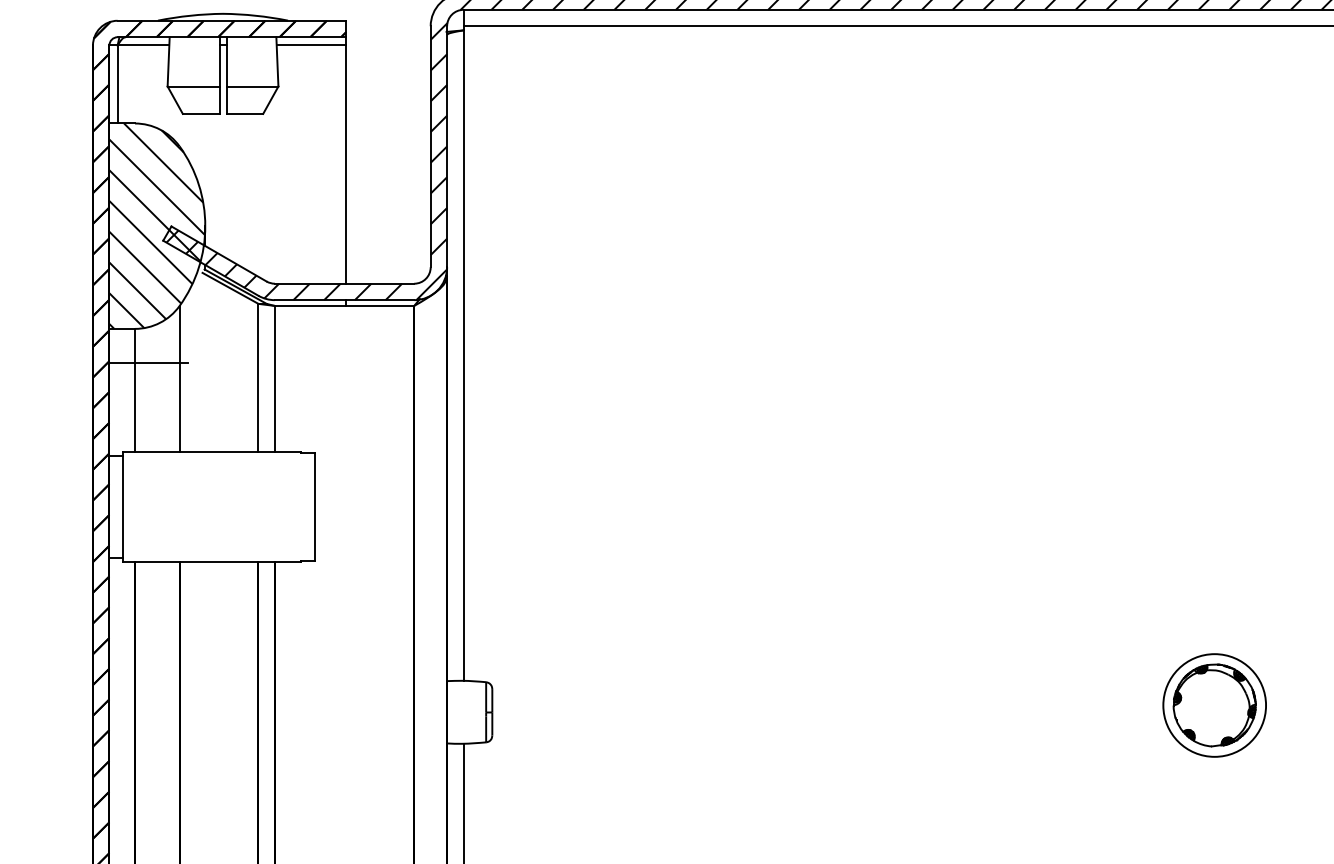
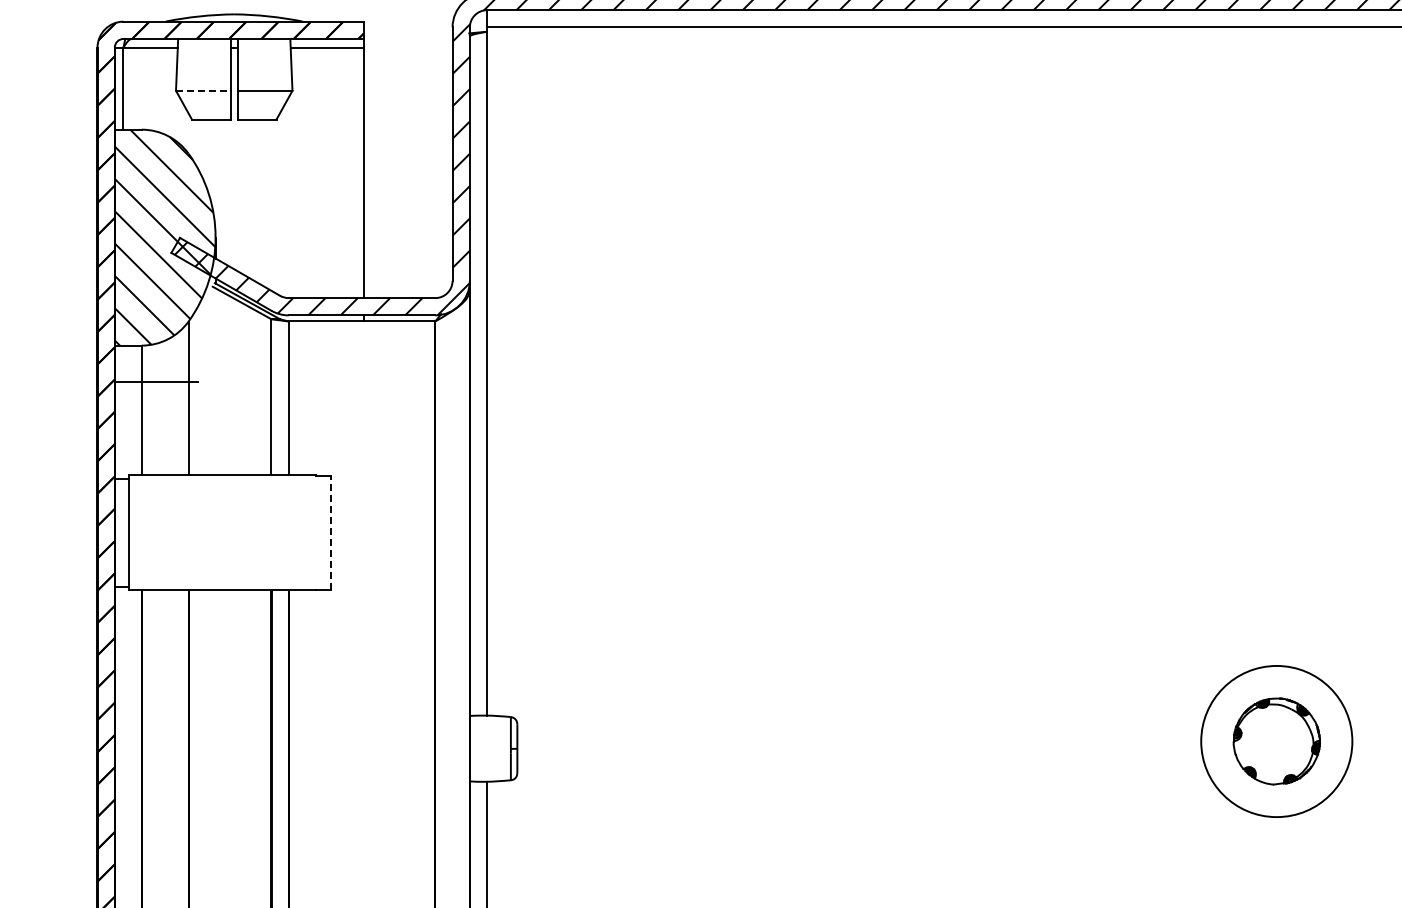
line: (193, 86) -> (203, 90), solid -> dashed
line: (314, 506) -> (330, 532), solid -> dashed
circle: (1214, 705) -> (1276, 741), size x1.4

